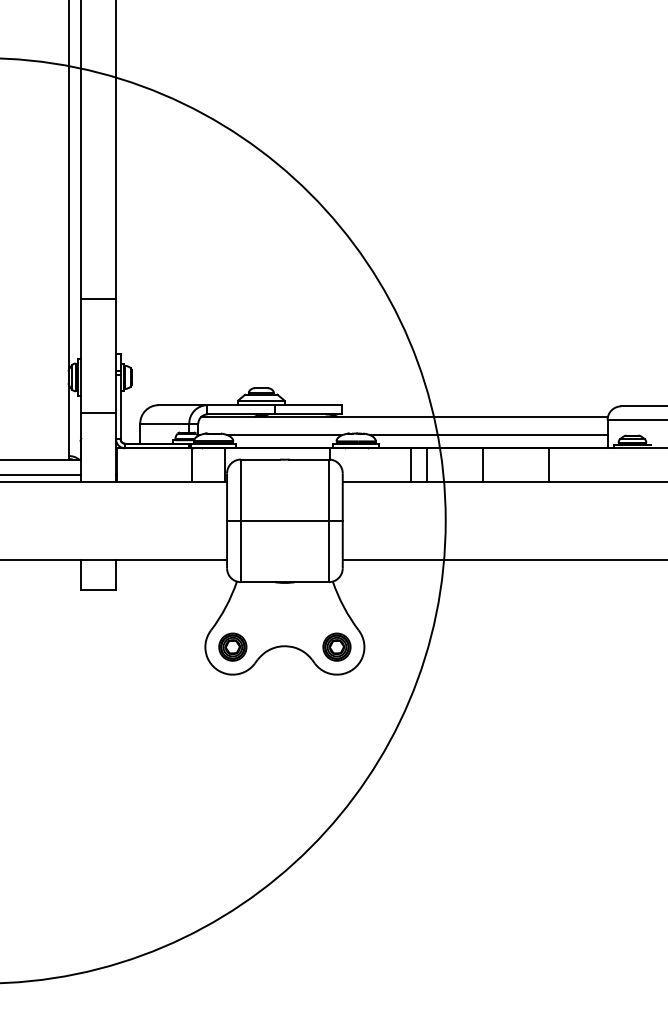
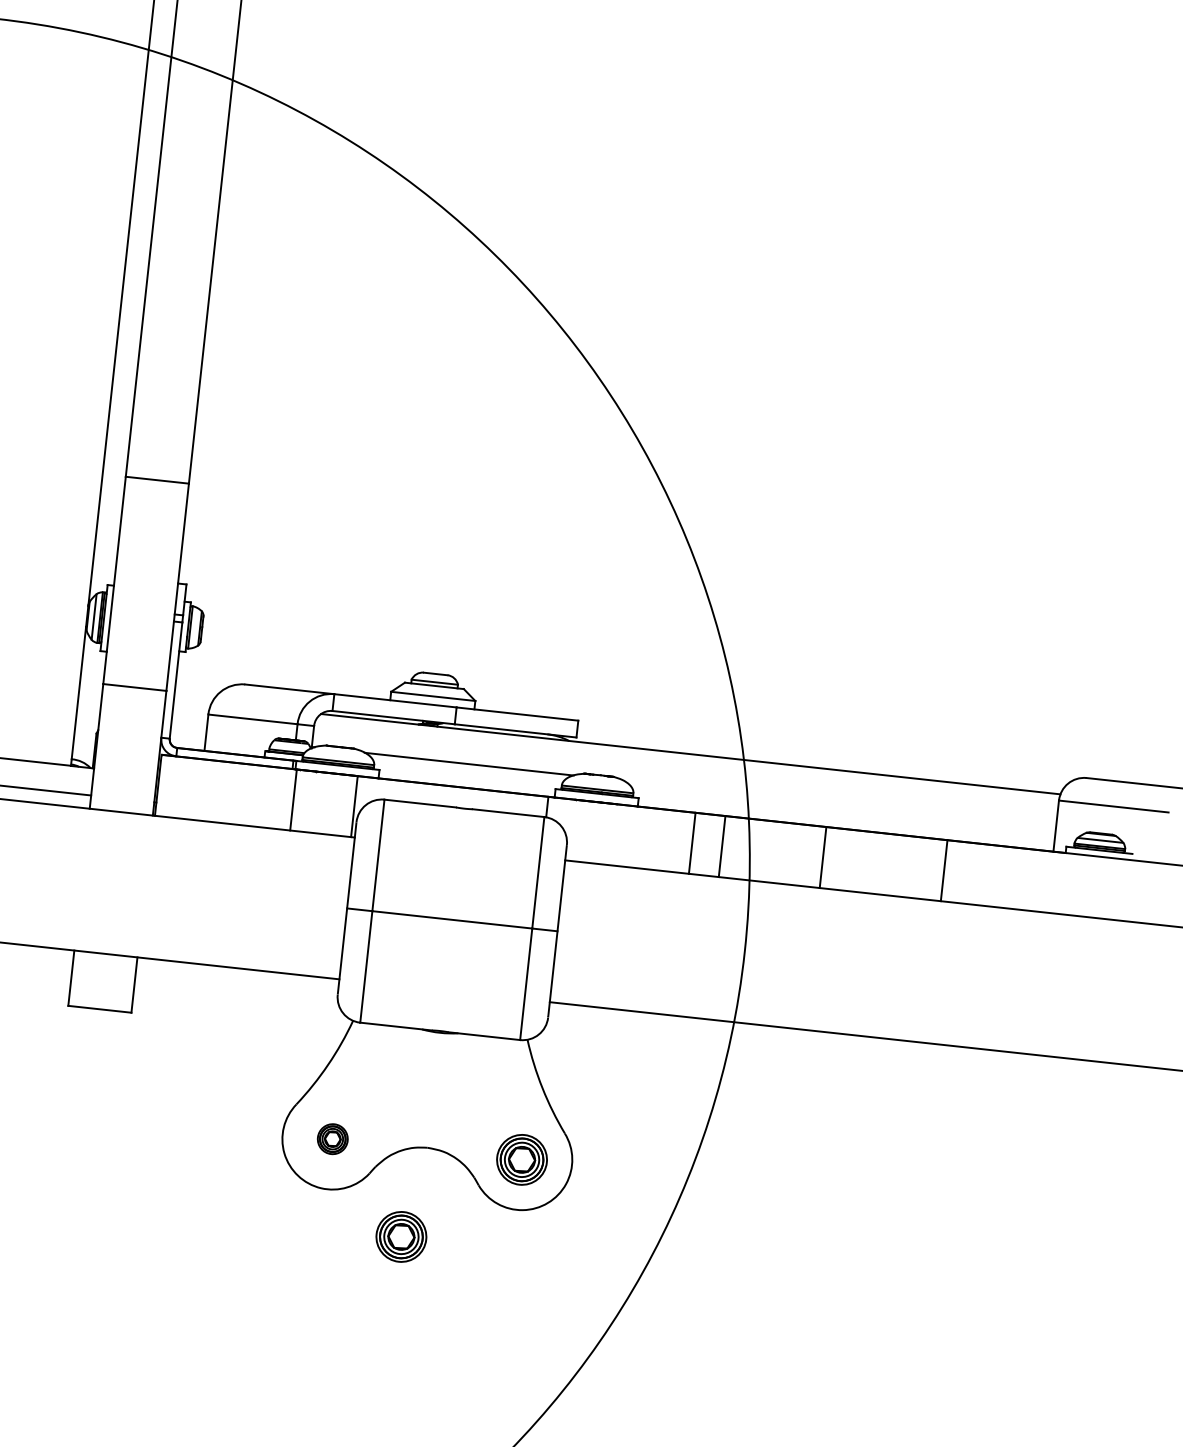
line: (488, 435) -> (839, 804), removed
part: (232, 646) -> (332, 1137), size x0.6
part: (275, 695) -> (400, 1235), added

